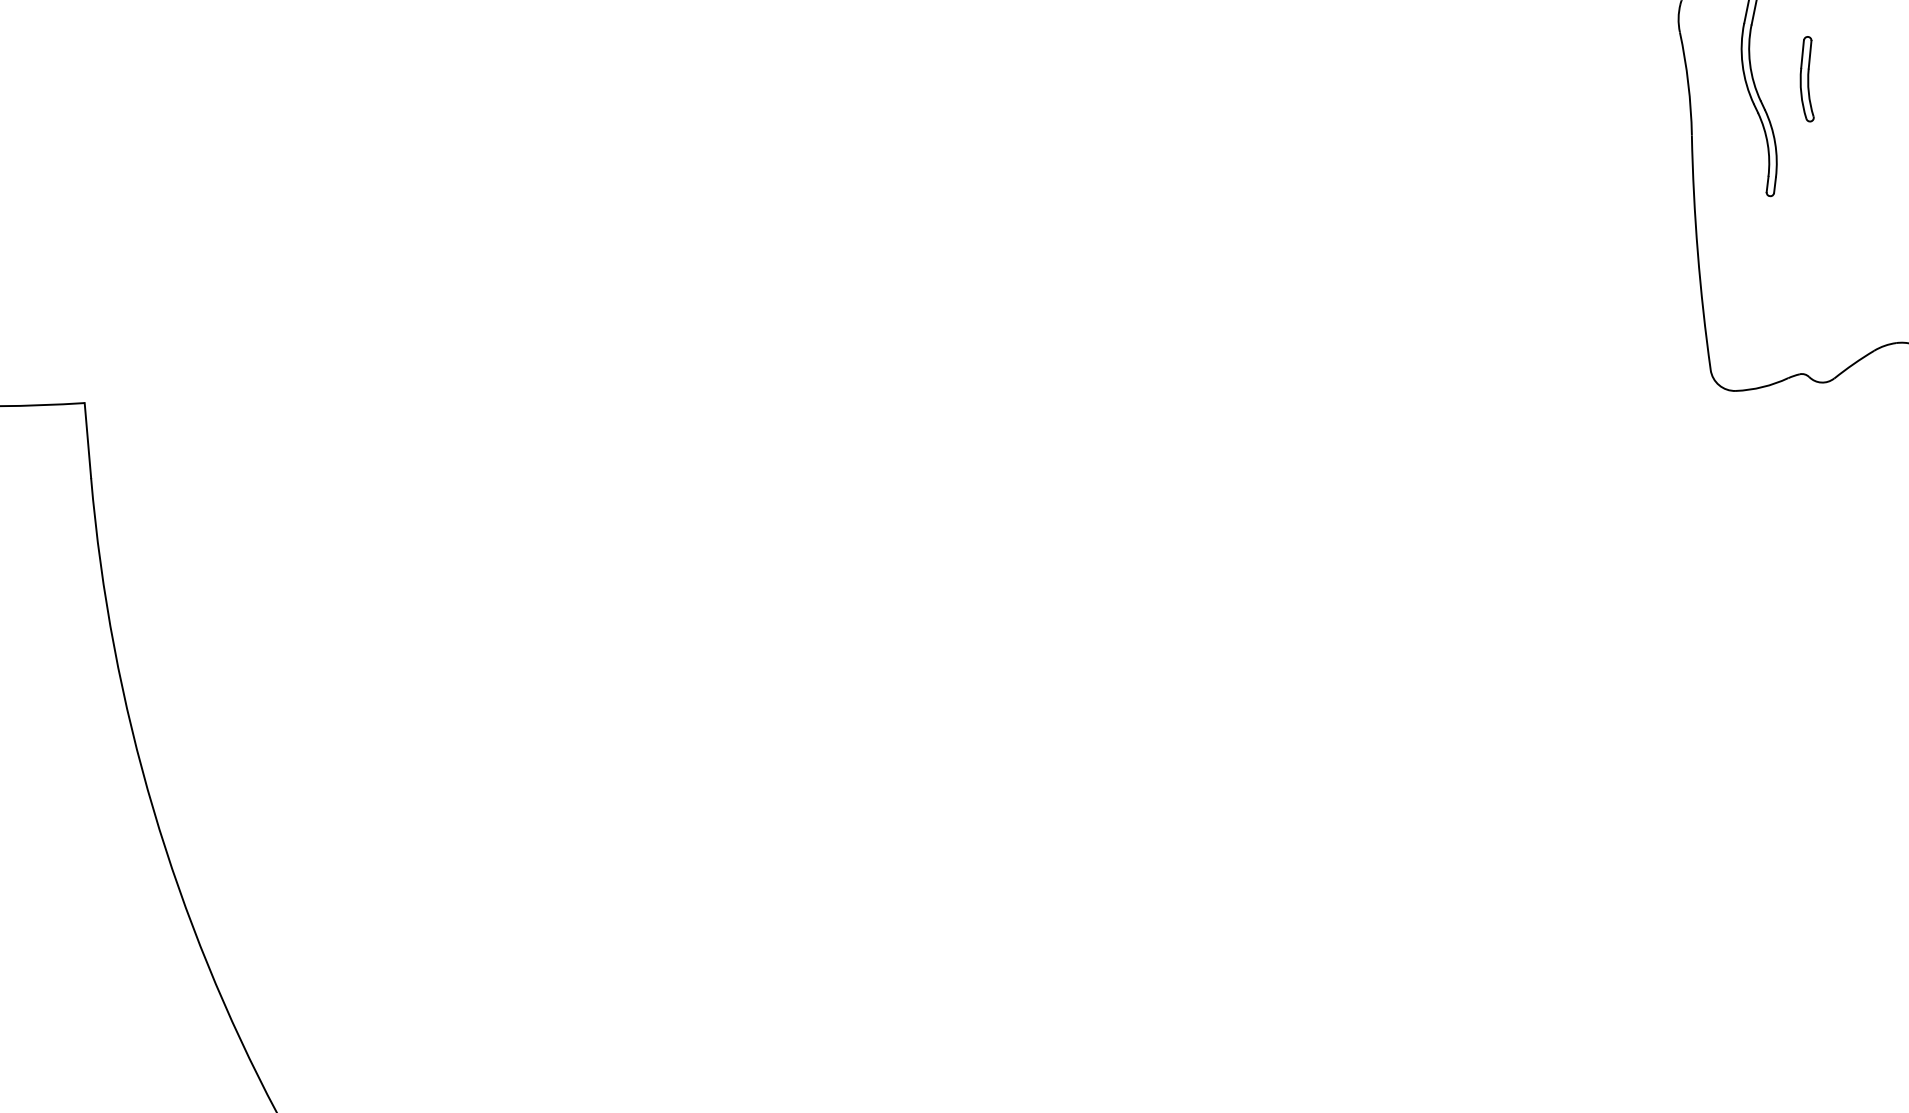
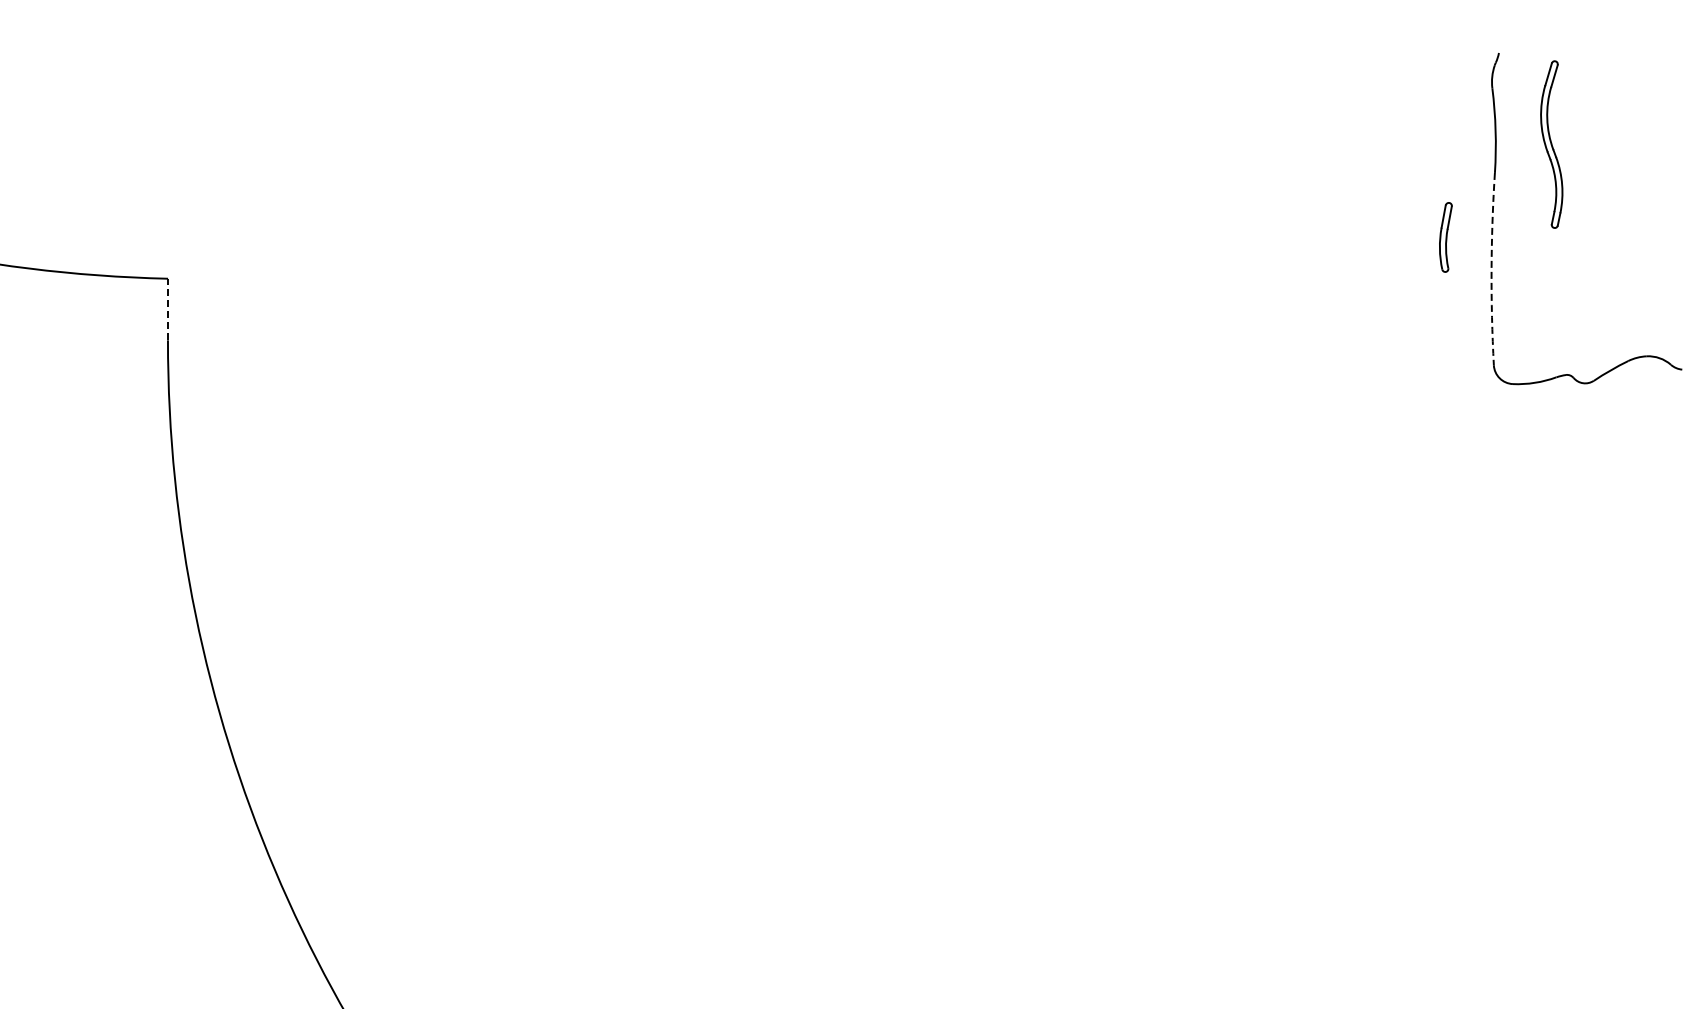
part: (1806, 79) -> (1445, 237), moved
arc: (1697, 253) -> (1491, 269), solid -> dashed
line: (87, 440) -> (167, 309), solid -> dashed

